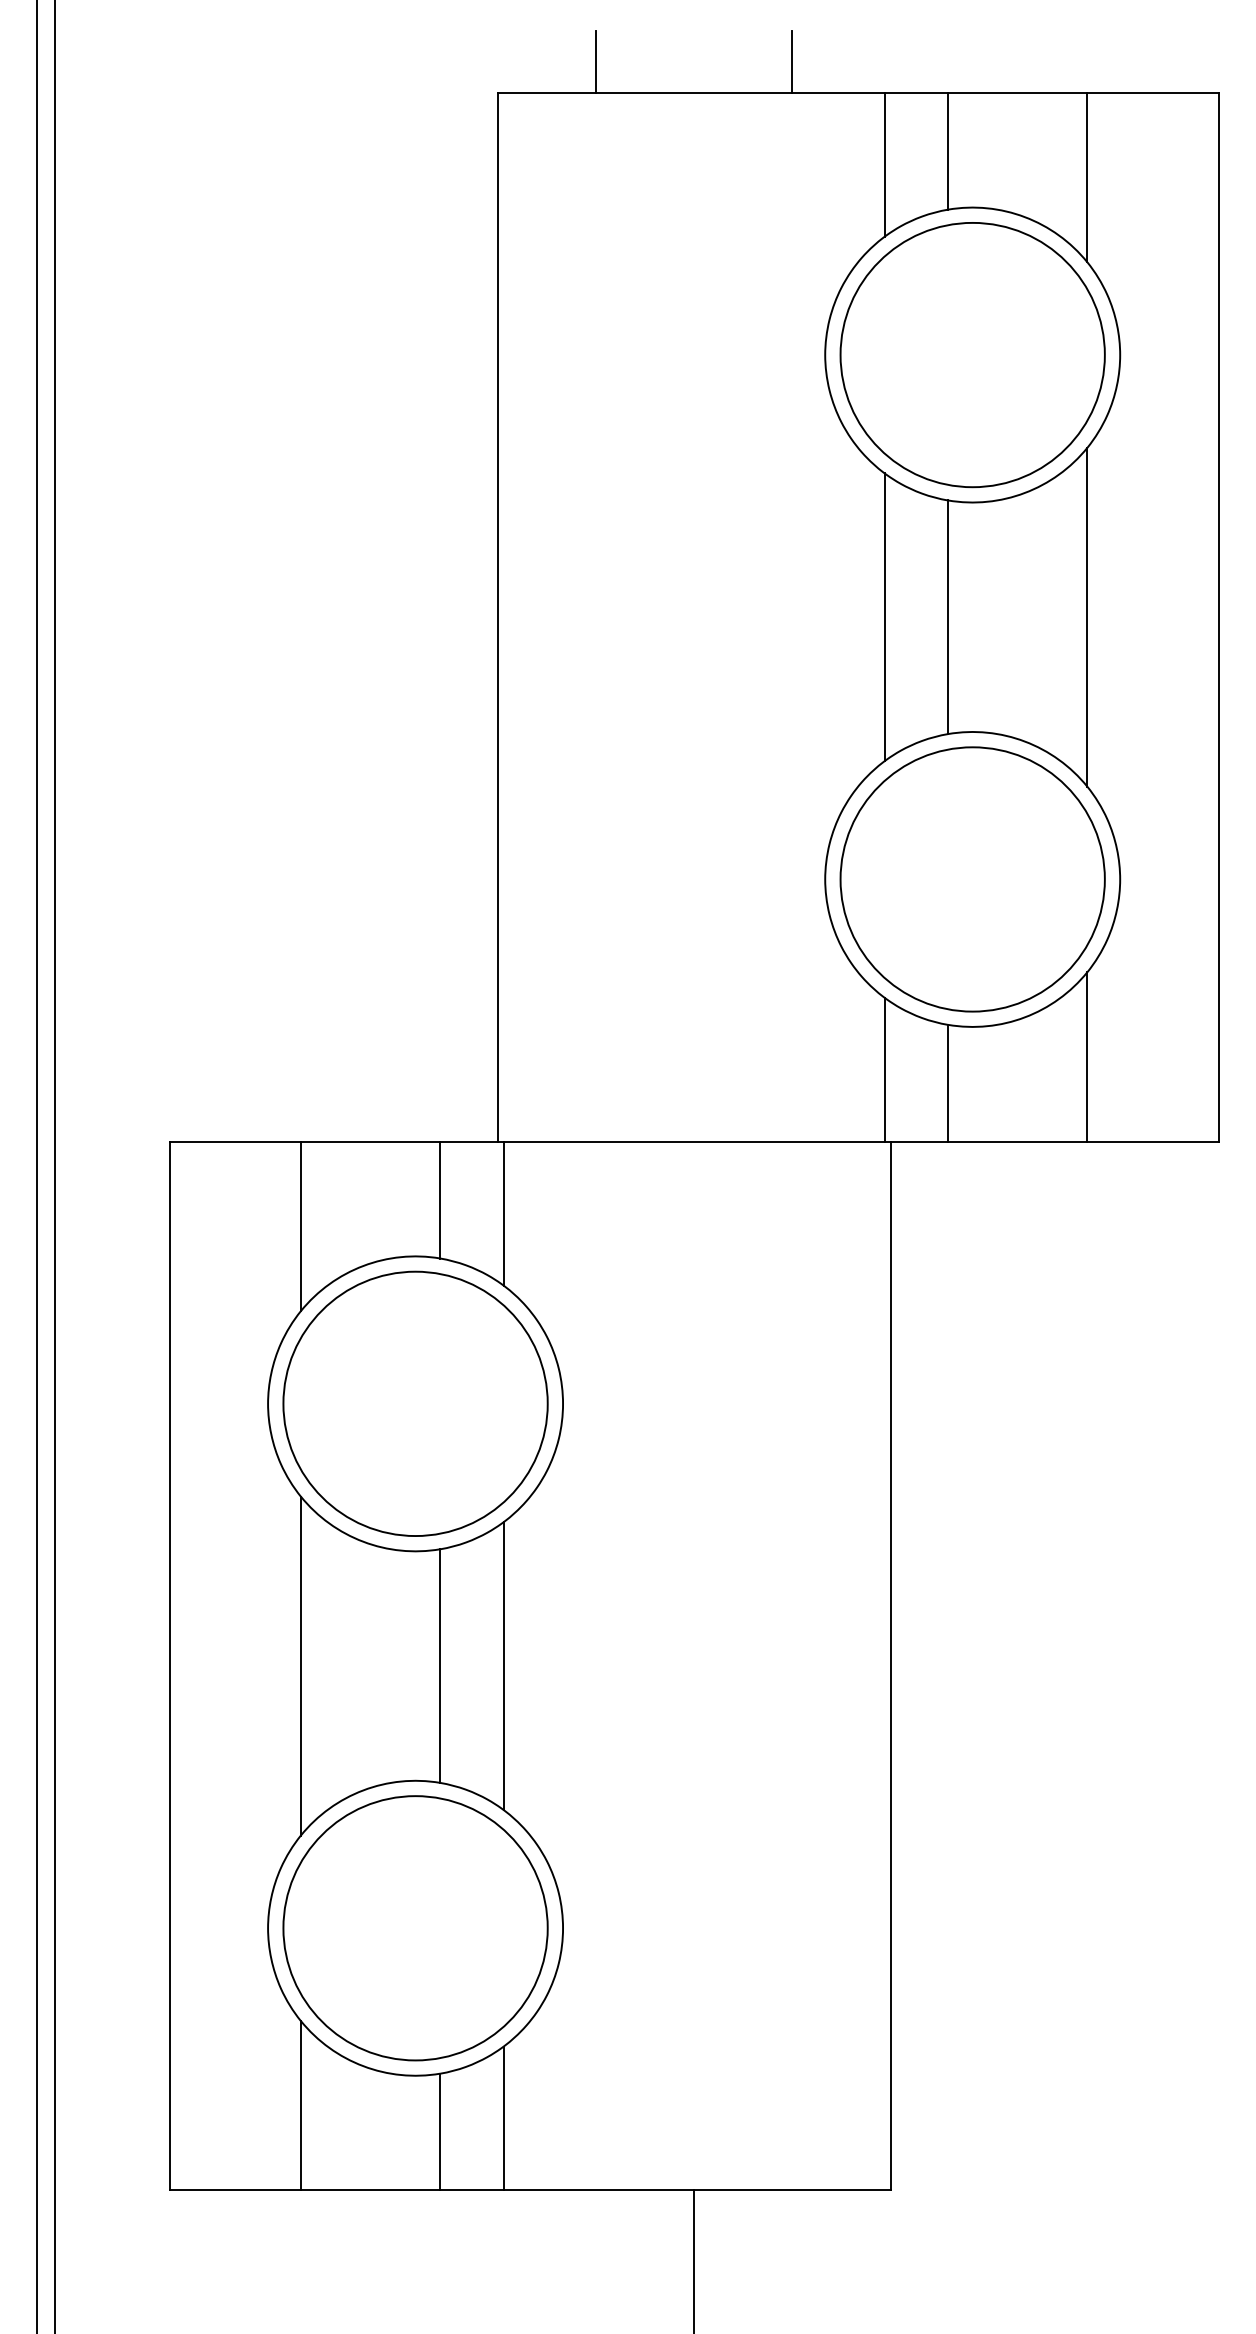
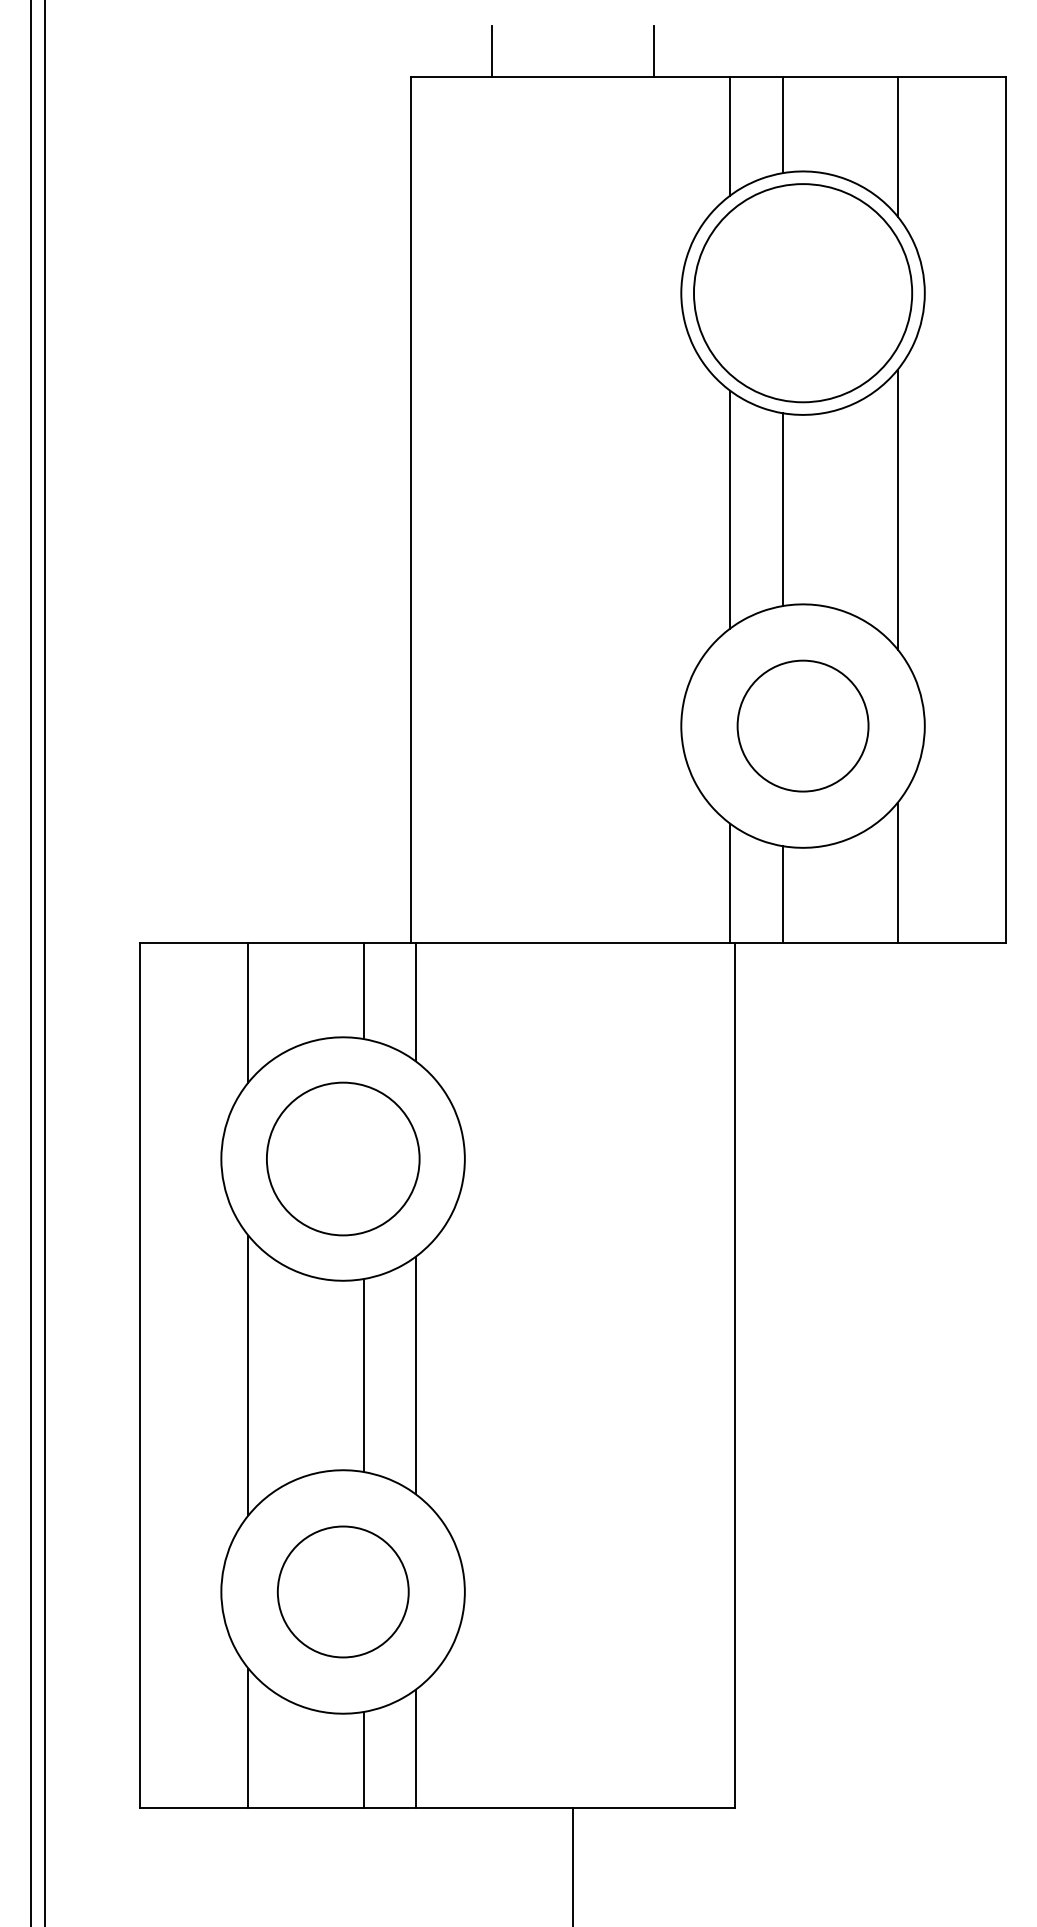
circle: (972, 879) -> (802, 726), size x0.6
circle: (416, 1403) -> (343, 1158), size x0.7
circle: (416, 1927) -> (343, 1591), size x0.6

